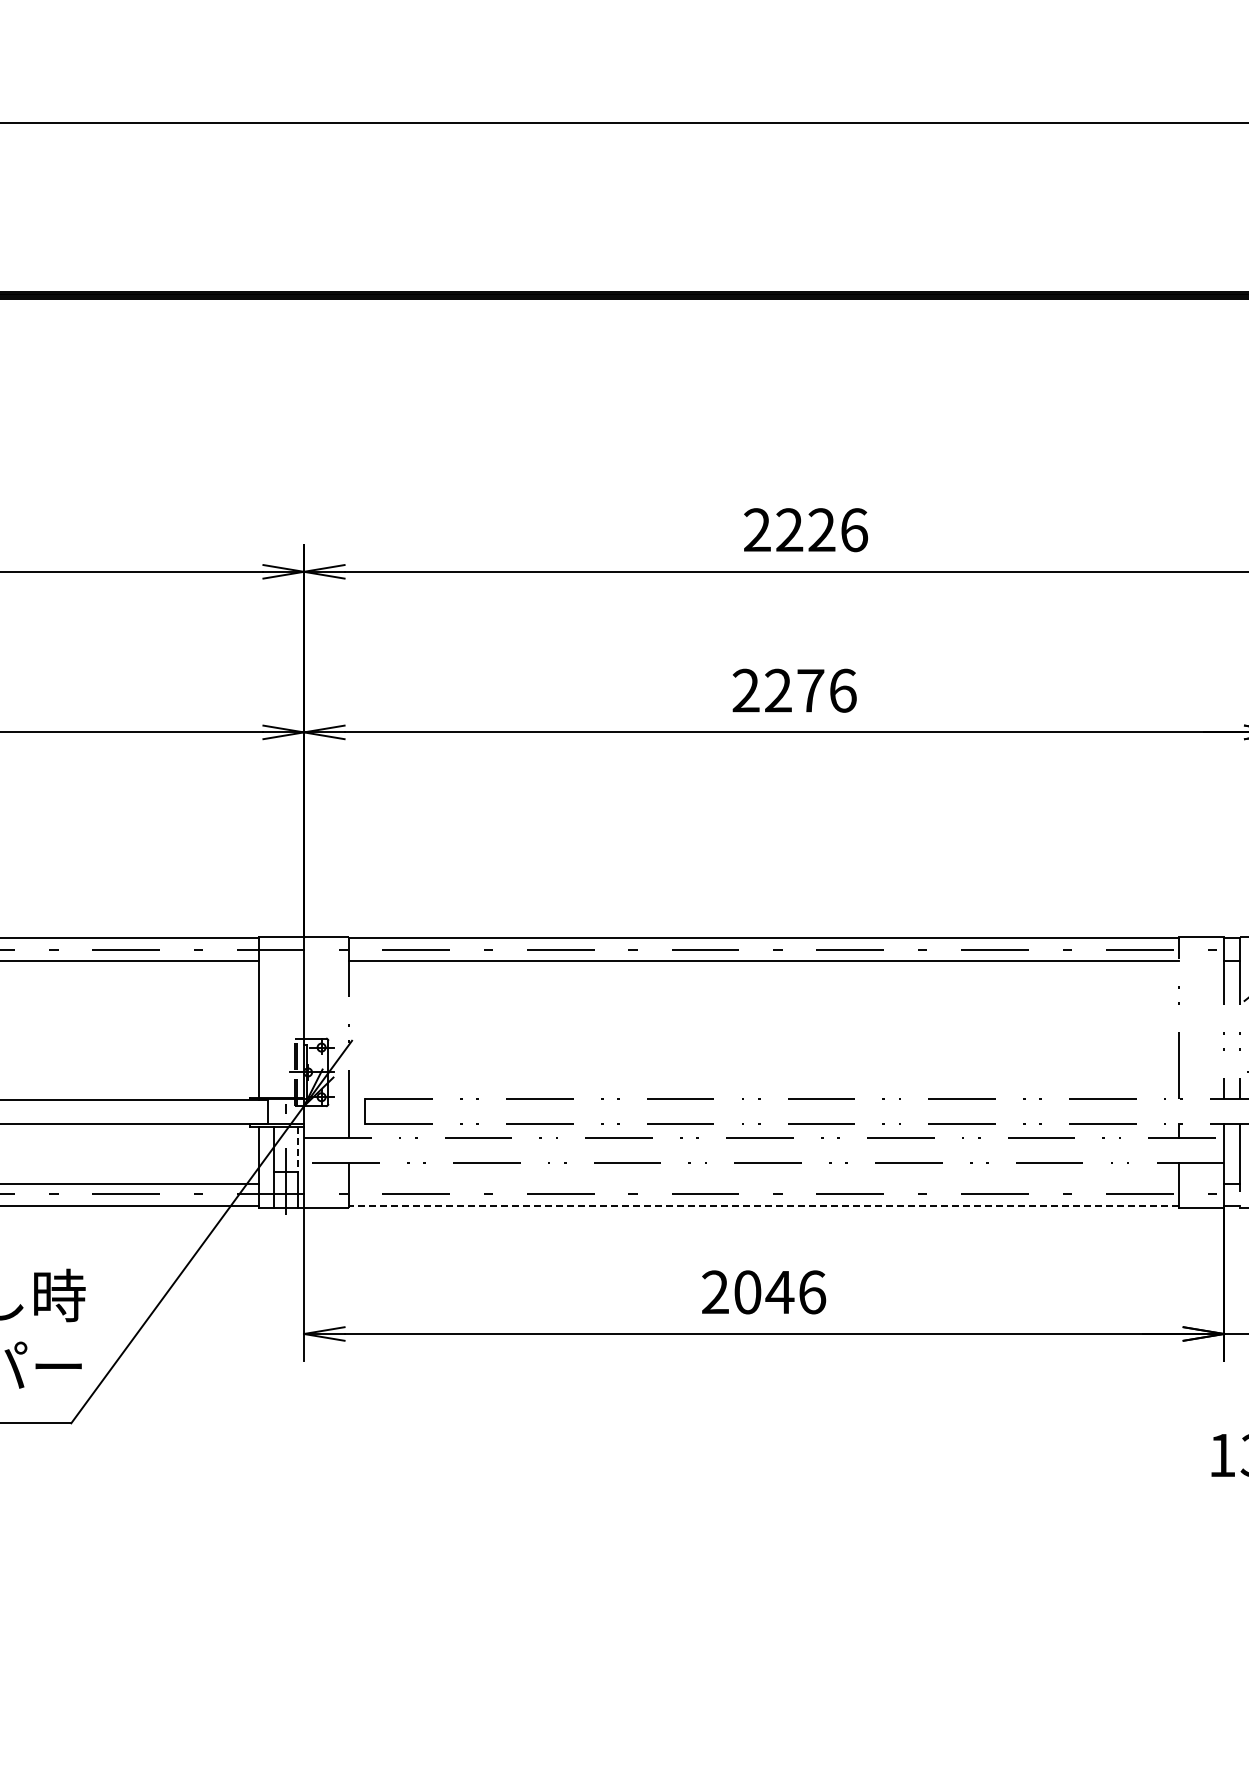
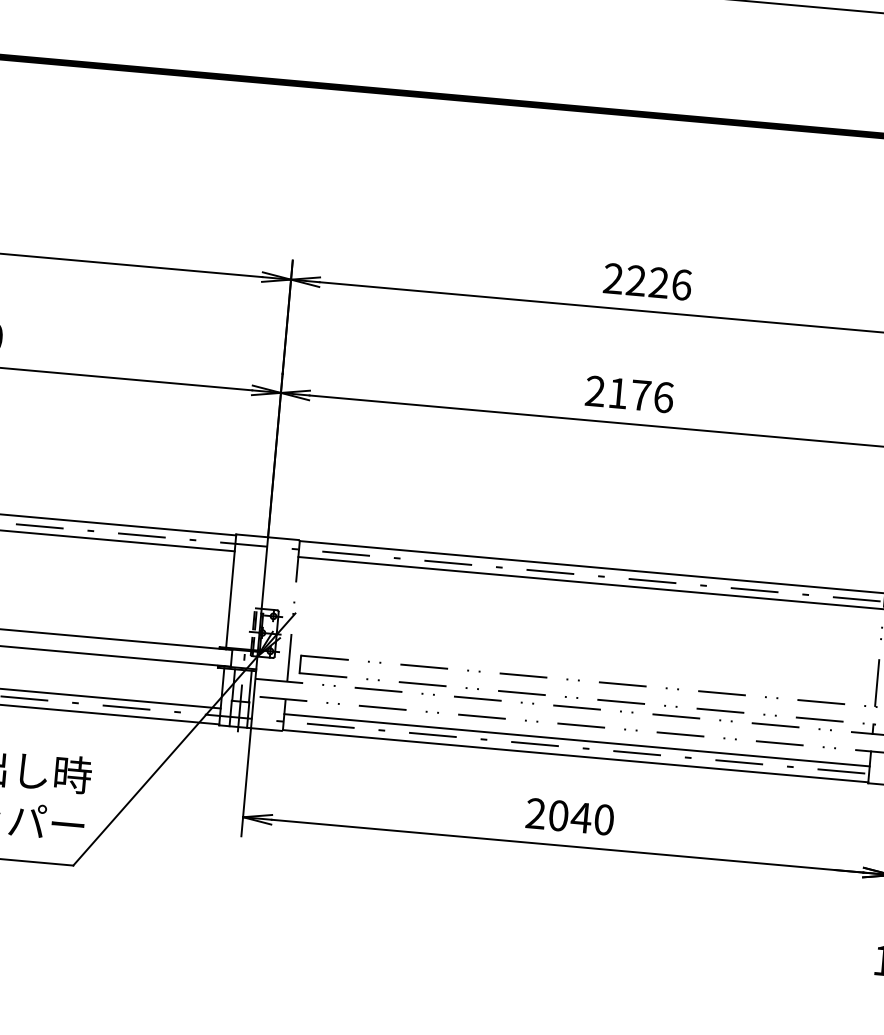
text: (778, 690) -> (618, 393), 2276 -> 2176
line: (297, 1149) -> (250, 686), dashed -> solid
line: (764, 1183) -> (577, 740), added
line: (764, 1206) -> (575, 756), dashed -> solid
text: (812, 1292) -> (604, 819), 2046 -> 2040

